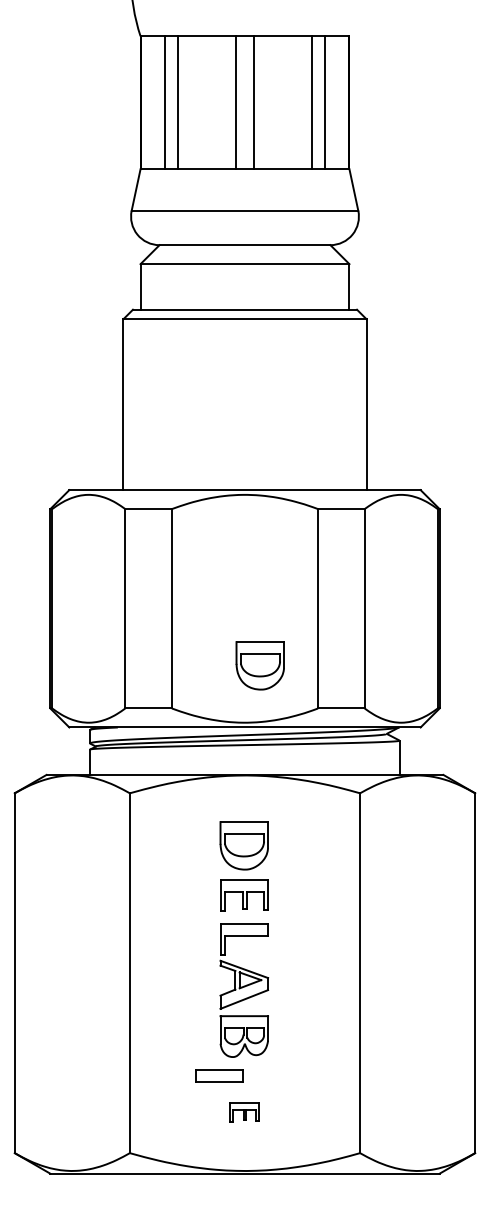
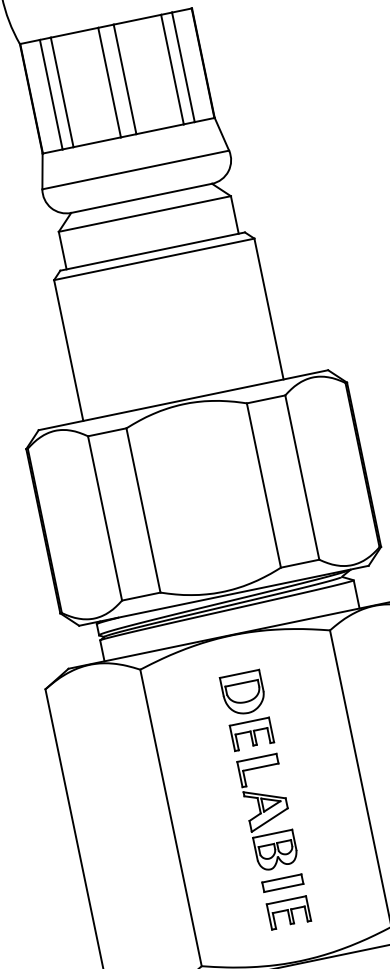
part: (259, 665) -> (225, 542), removed
part: (219, 1075) -> (282, 882), moved
part: (244, 1112) -> (289, 913), size x1.67

